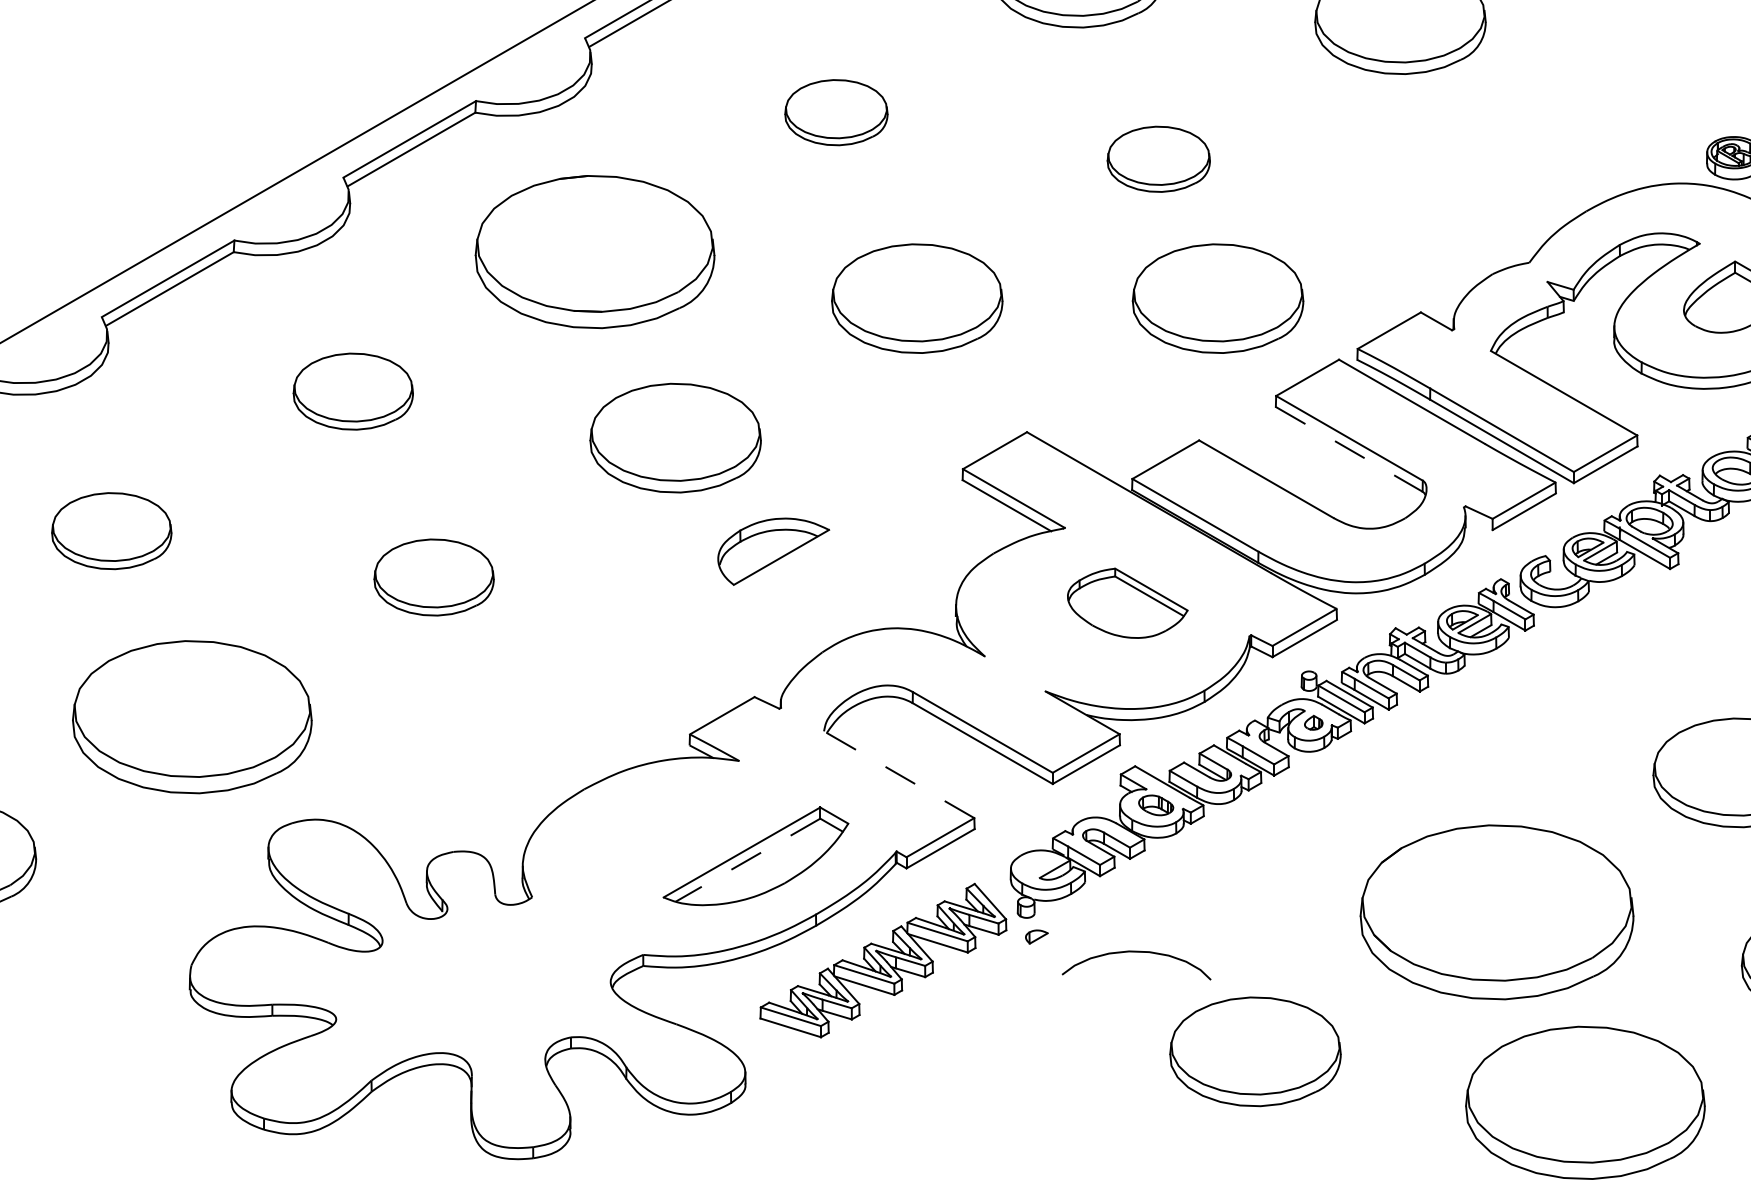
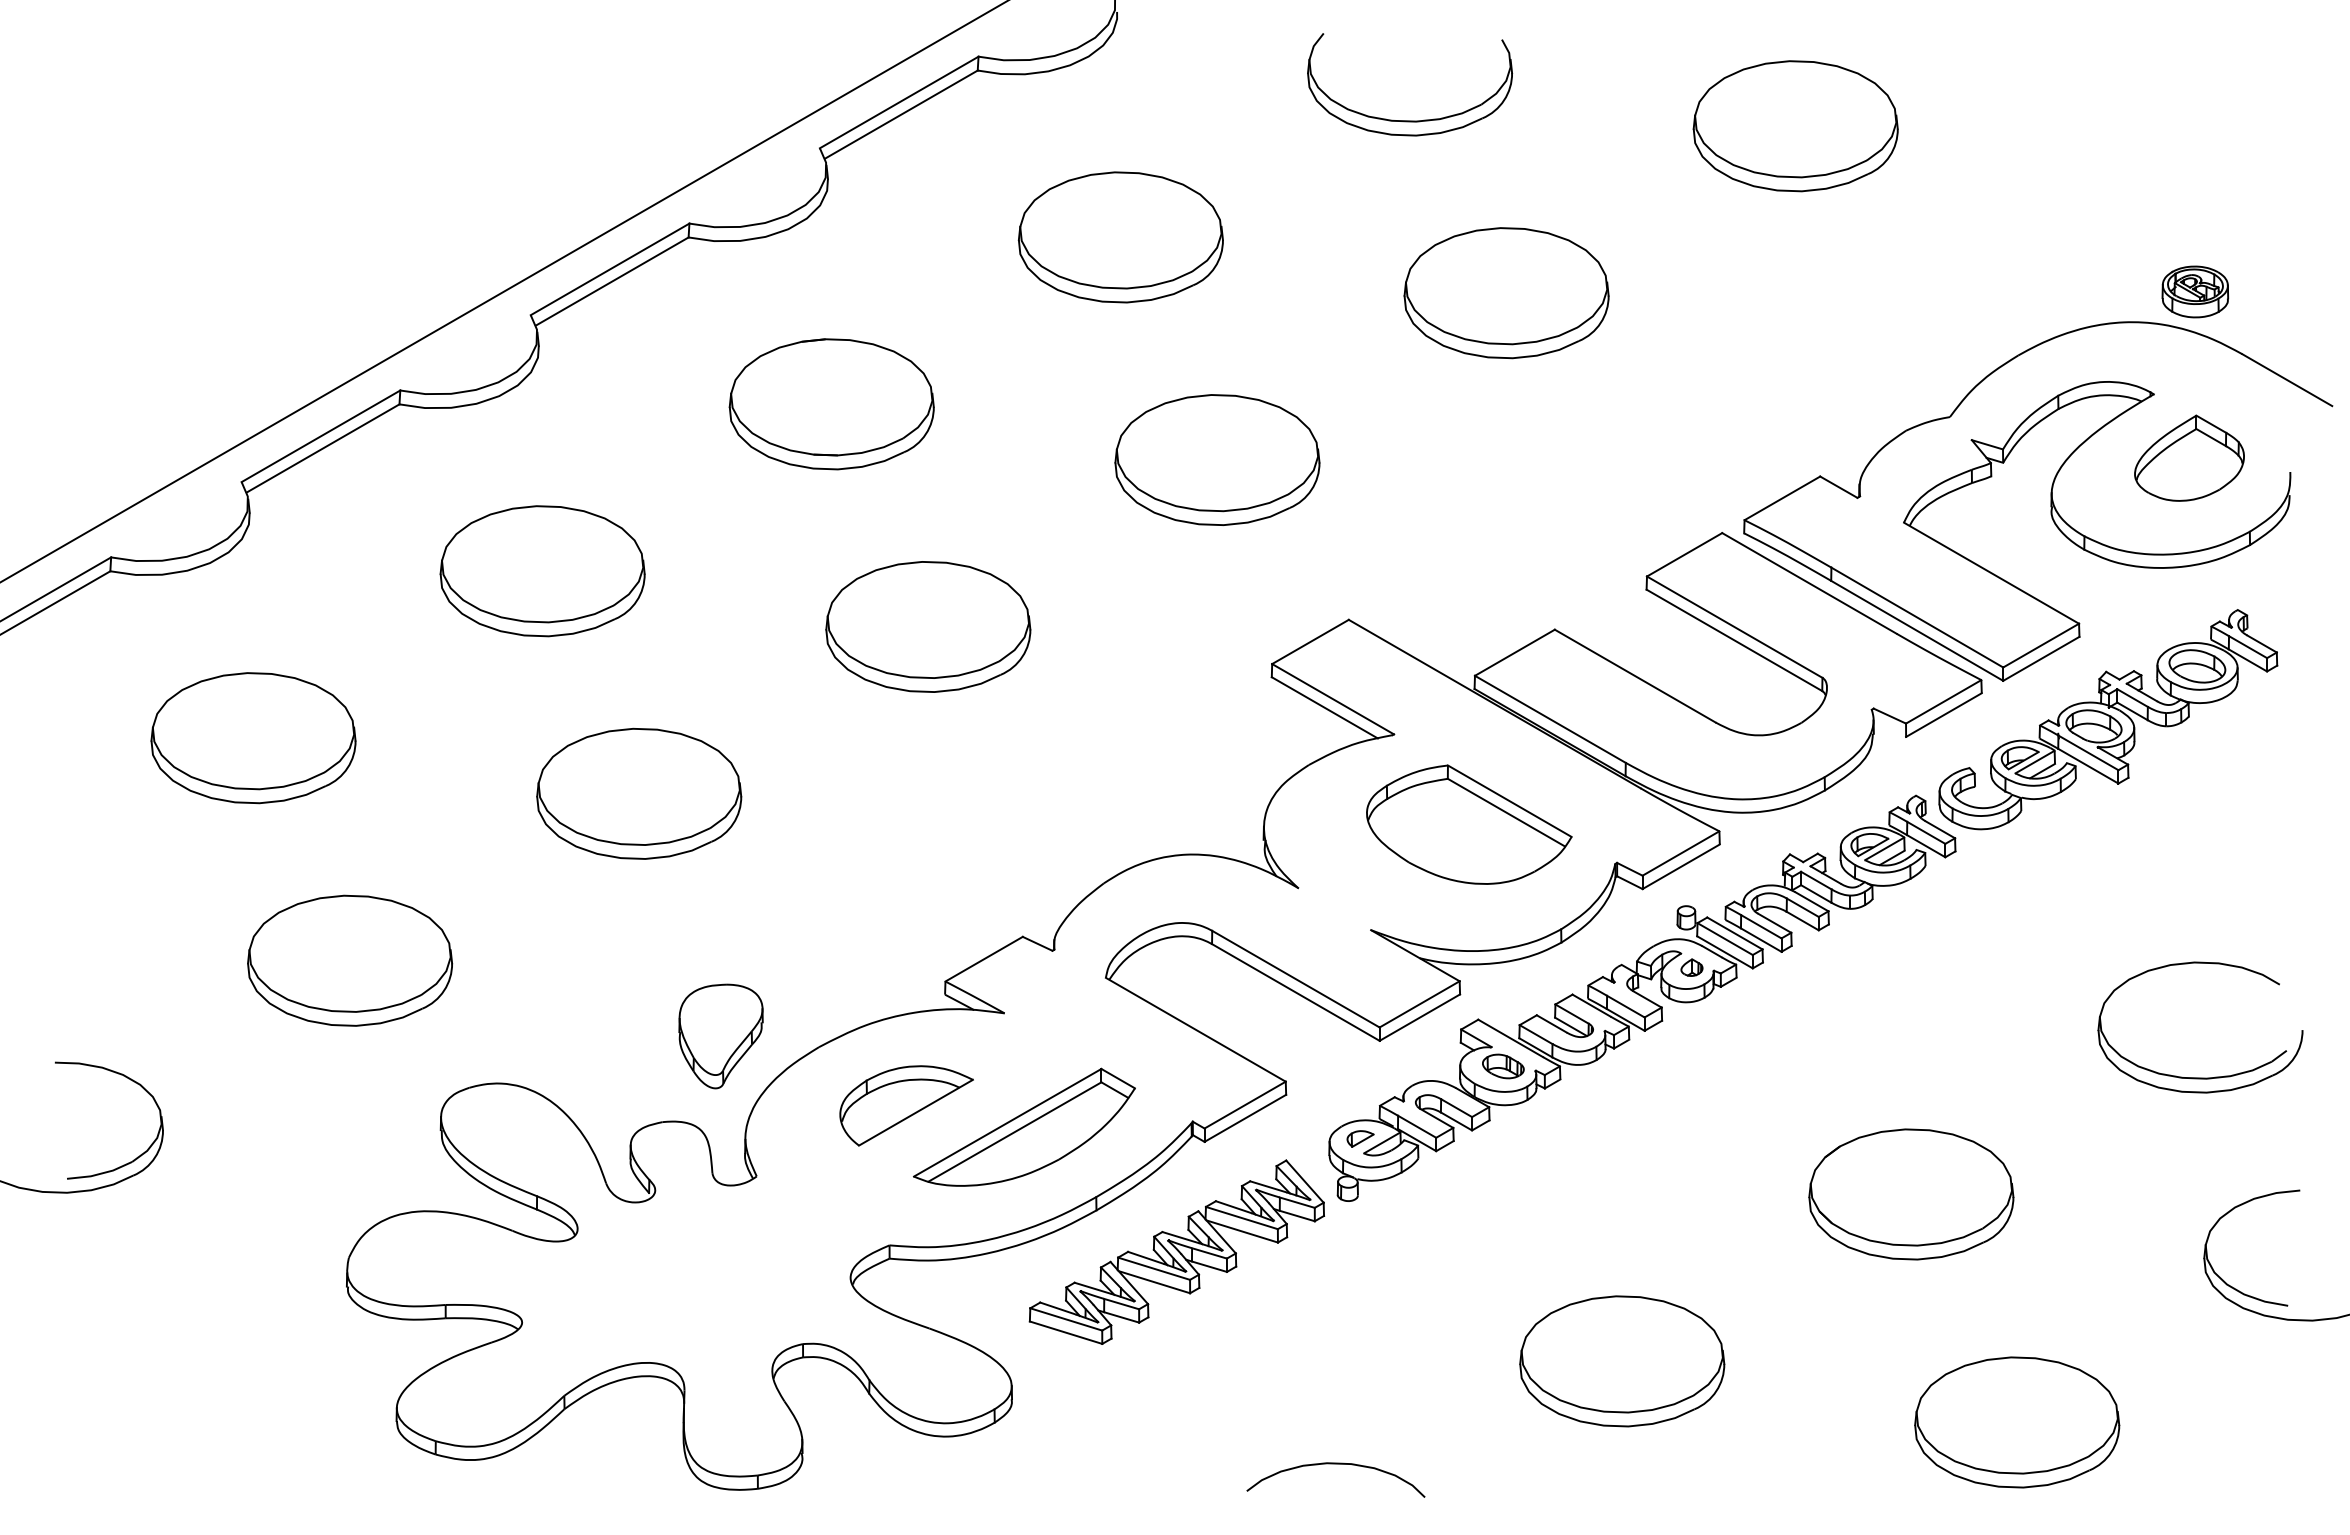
part: (836, 112) -> (1120, 237), size x1.67
part: (1158, 159) -> (1506, 293), size x1.67
part: (594, 252) -> (831, 404), size x0.71
part: (1218, 298) -> (1577, 459), removed
part: (353, 391) -> (542, 571), size x1.43
line: (1349, 449) -> (1734, 640), dashed -> solid
part: (111, 531) -> (253, 738), size x1.43
part: (773, 551) -> (906, 1105), moved
part: (434, 577) -> (639, 793), size x1.43
part: (1127, 603) -> (1469, 824), size x1.43
part: (192, 716) -> (350, 960), size x0.71
line: (898, 774) -> (1195, 1029), dashed -> solid
part: (501, 780) -> (720, 1036), added
line: (747, 860) -> (1014, 1132), dashed -> solid
part: (1497, 912) -> (1911, 1194), size x0.62
part: (1036, 936) -> (1360, 1138), moved
curve: (1136, 952) -> (1335, 1464), moved
part: (1585, 1102) -> (2017, 1422), size x0.71

